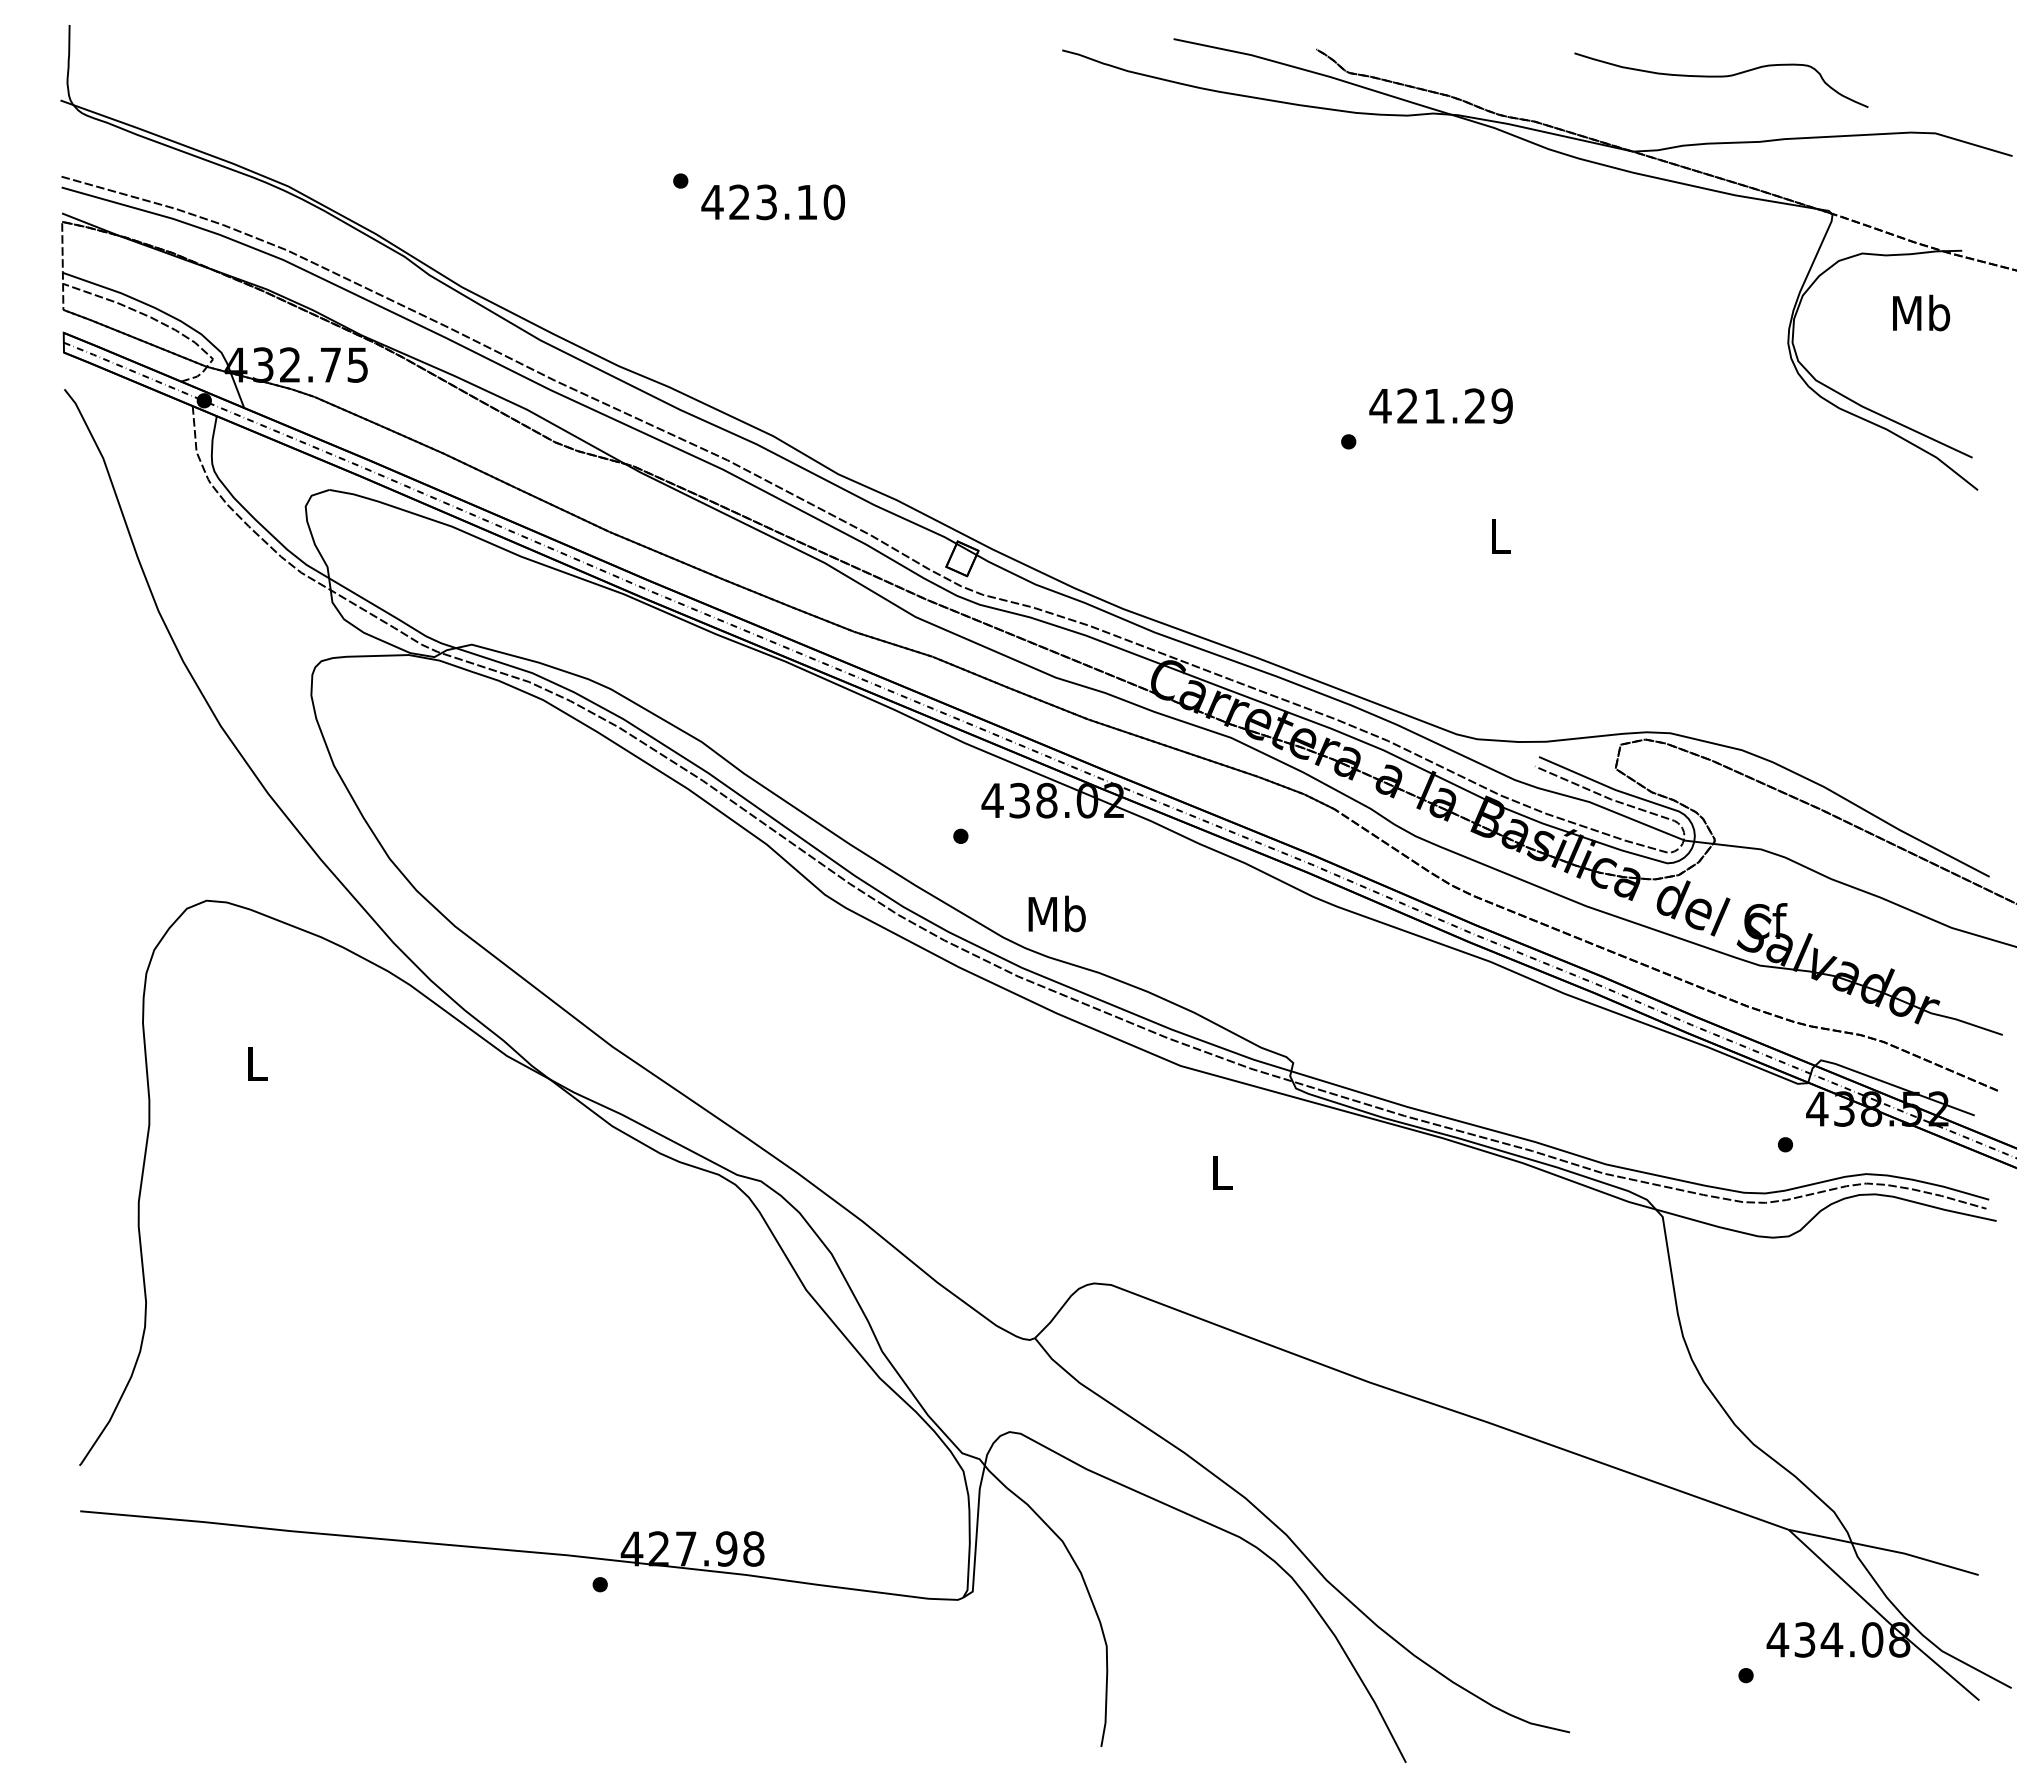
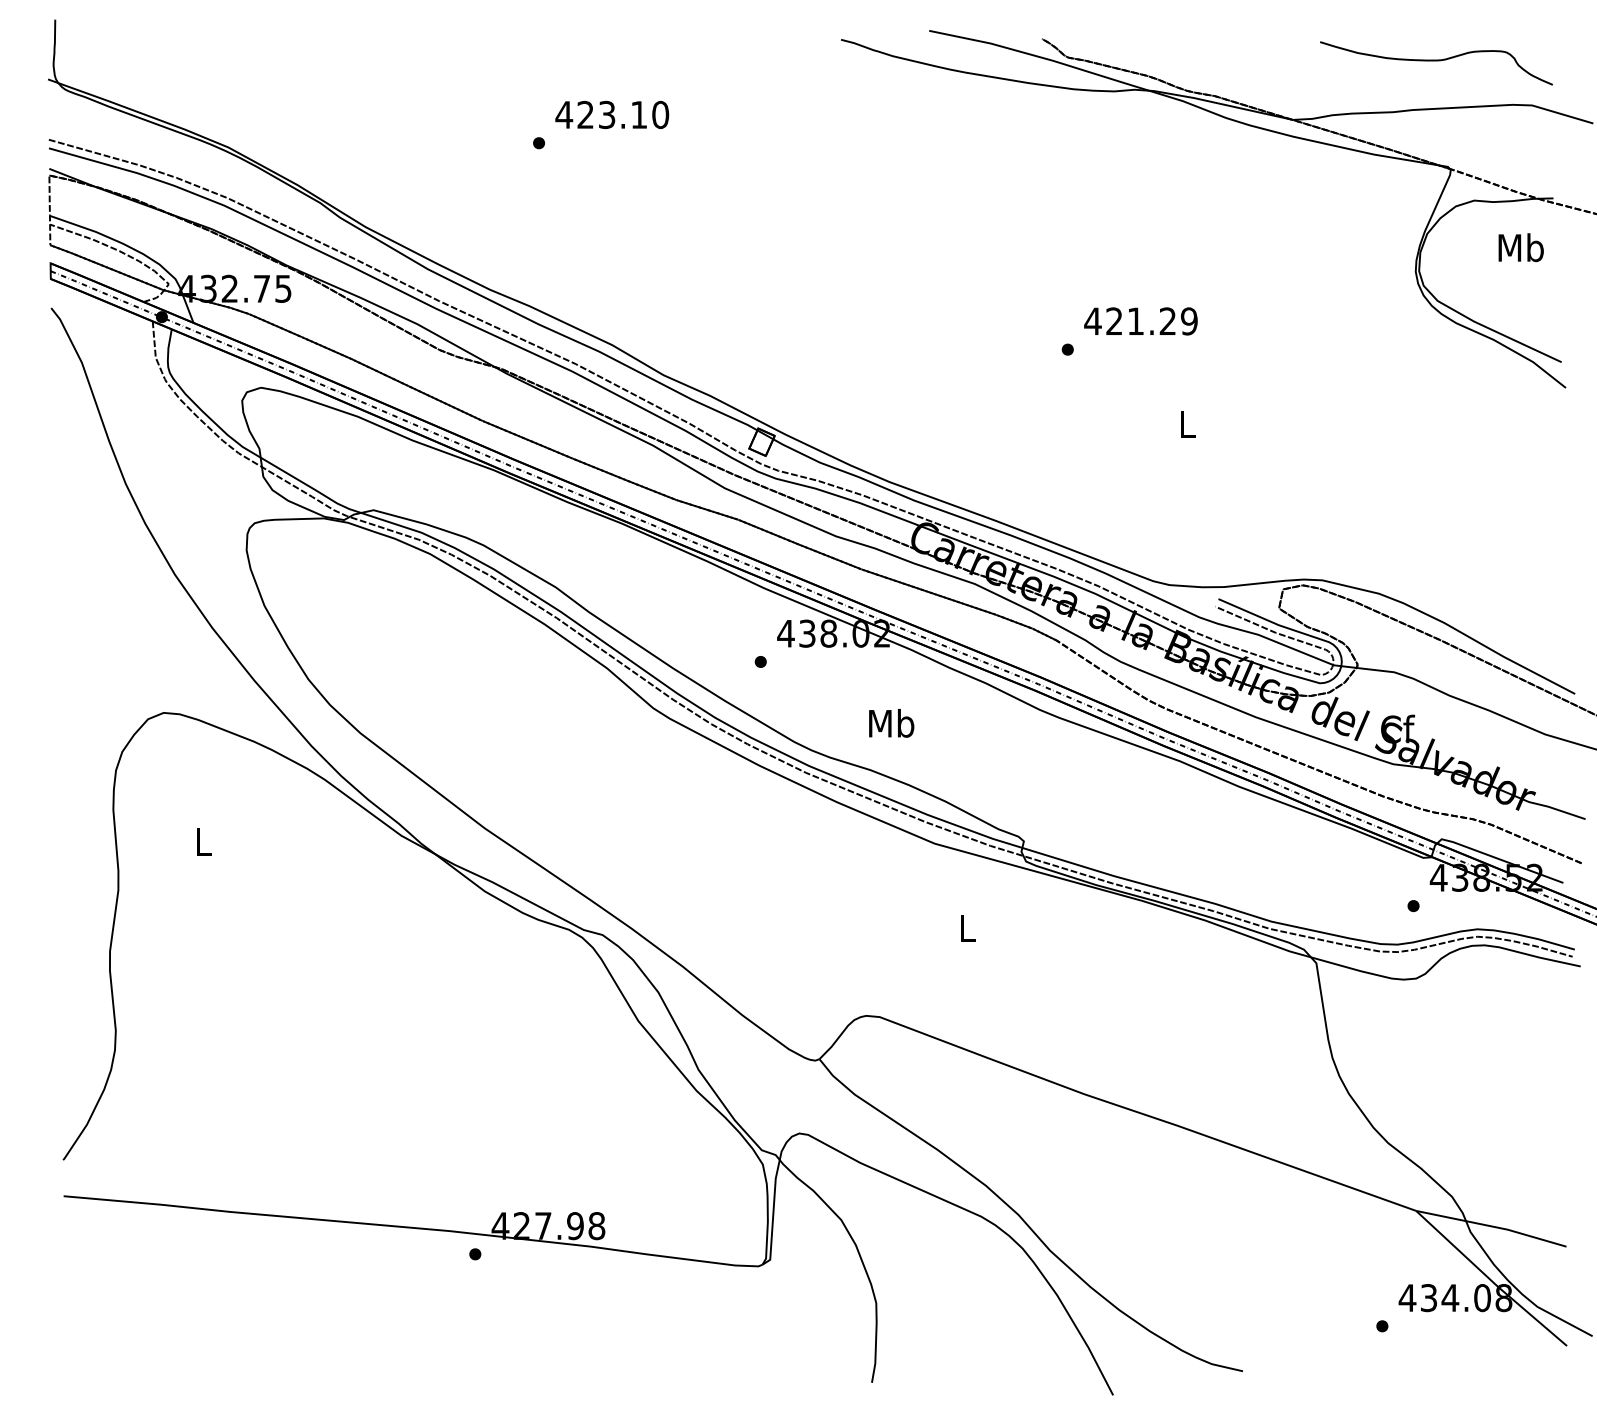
curve: (1721, 77) -> (1436, 61), moved
text: (773, 202) -> (612, 115), moved
text: (1056, 913) -> (891, 723), moved

